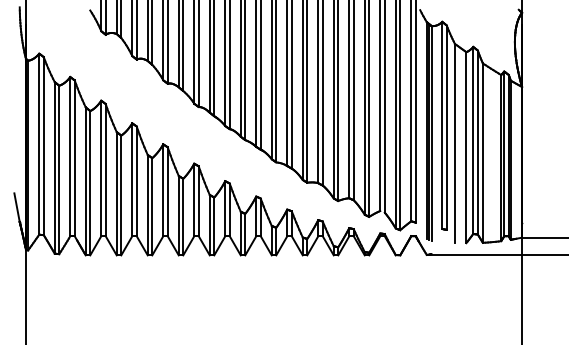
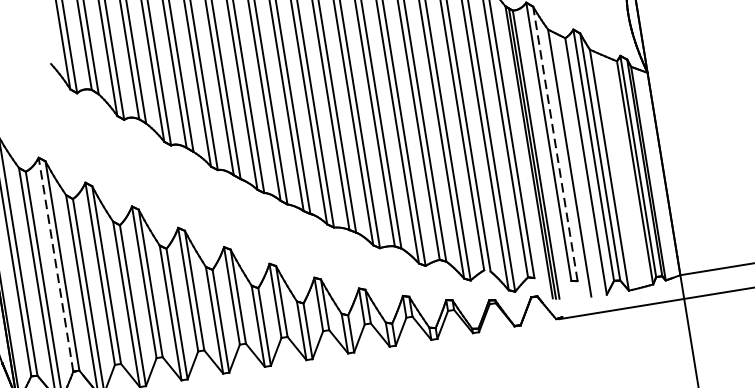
line: (446, 127) -> (554, 143), solid -> dashed
line: (70, 156) -> (56, 264), solid -> dashed

